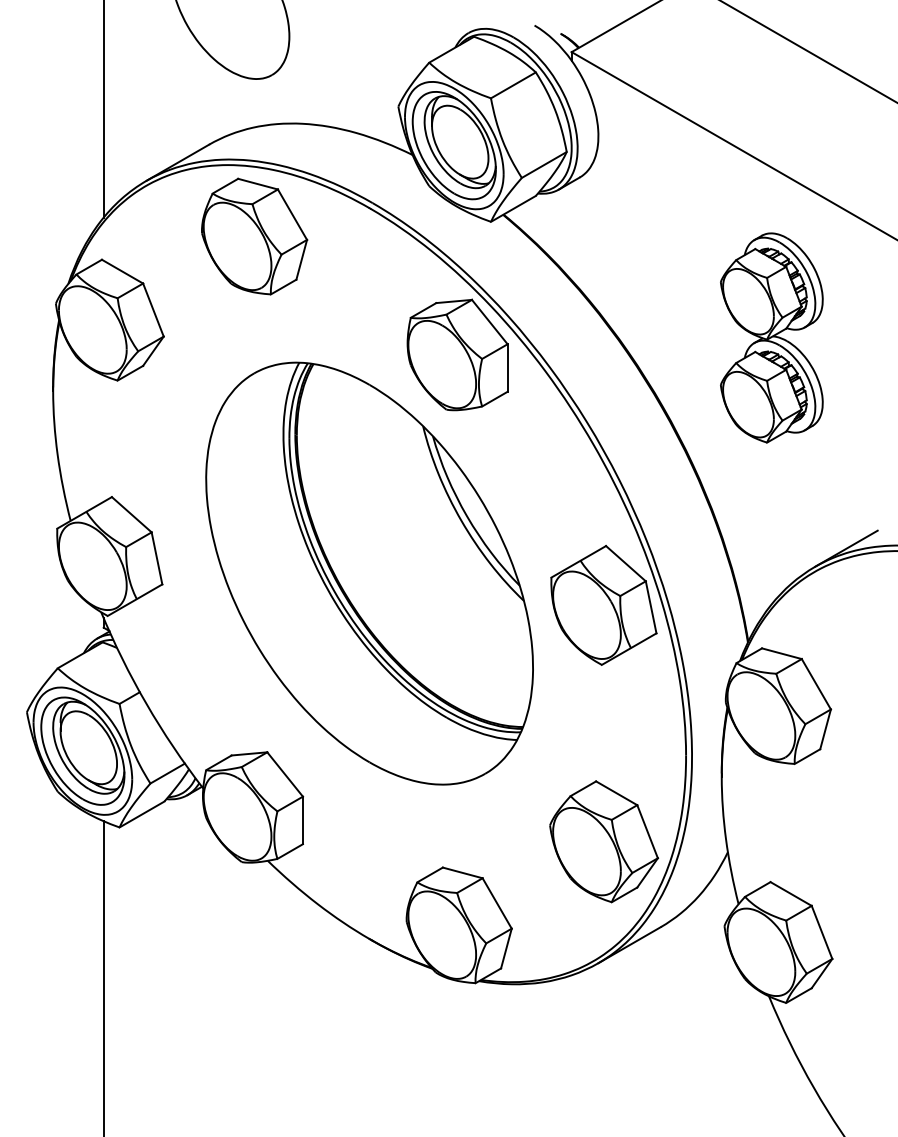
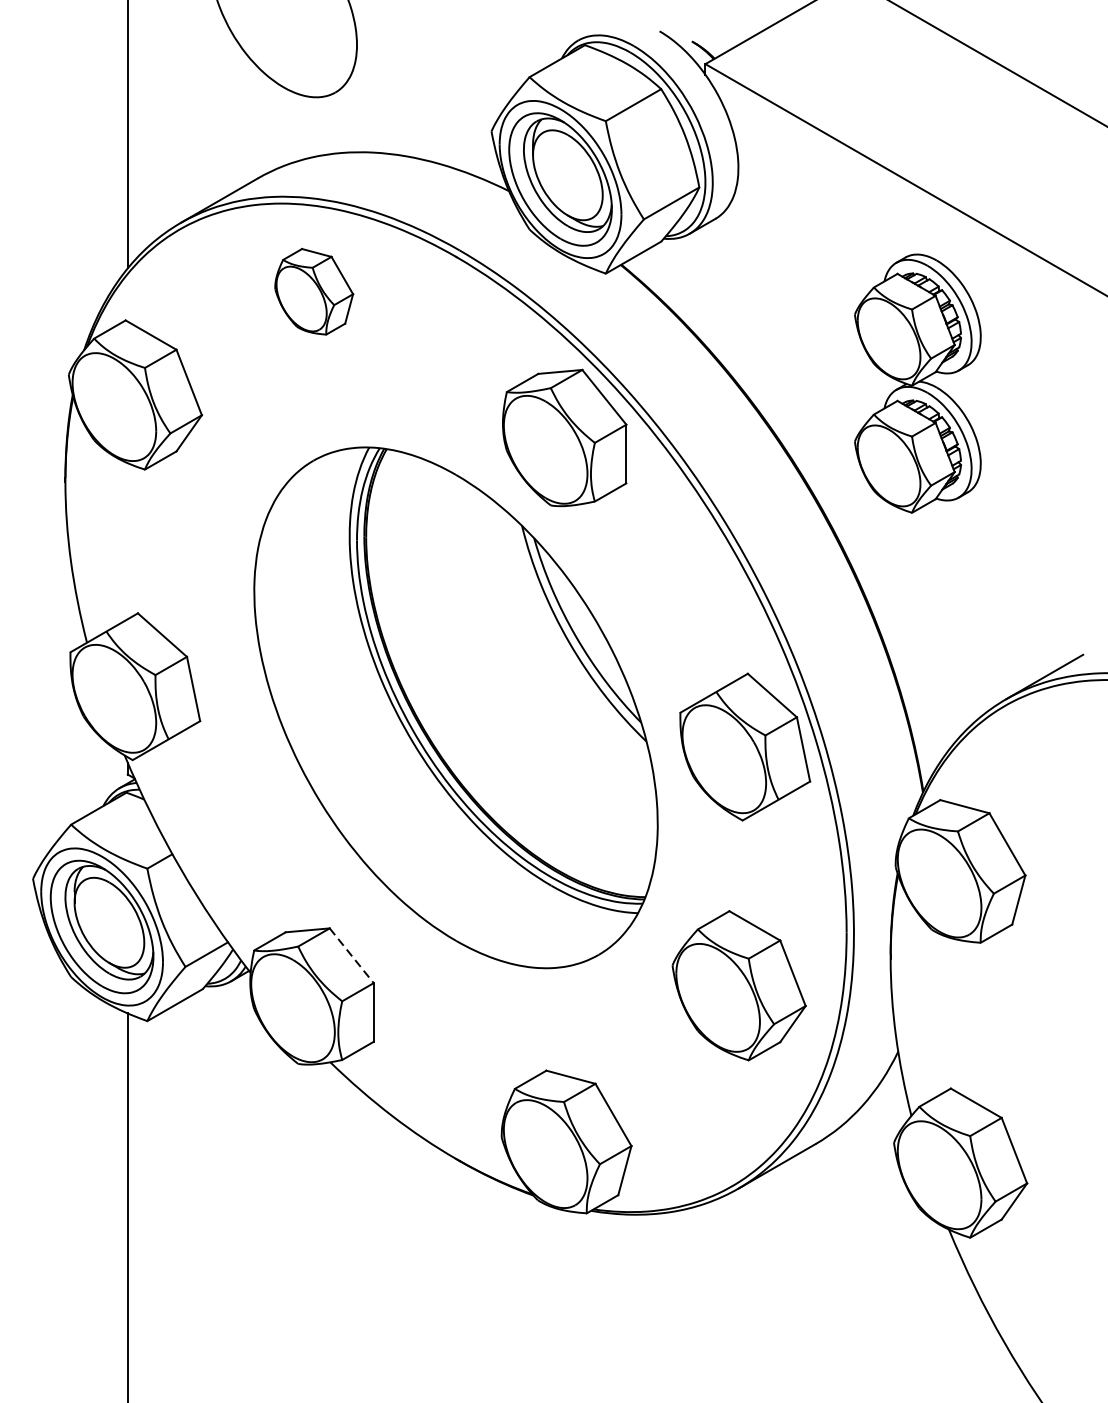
part: (254, 236) -> (313, 291), size x0.6
part: (771, 337) -> (917, 383), moved
line: (285, 774) -> (352, 955), solid -> dashed
part: (604, 841) -> (739, 985), moved

